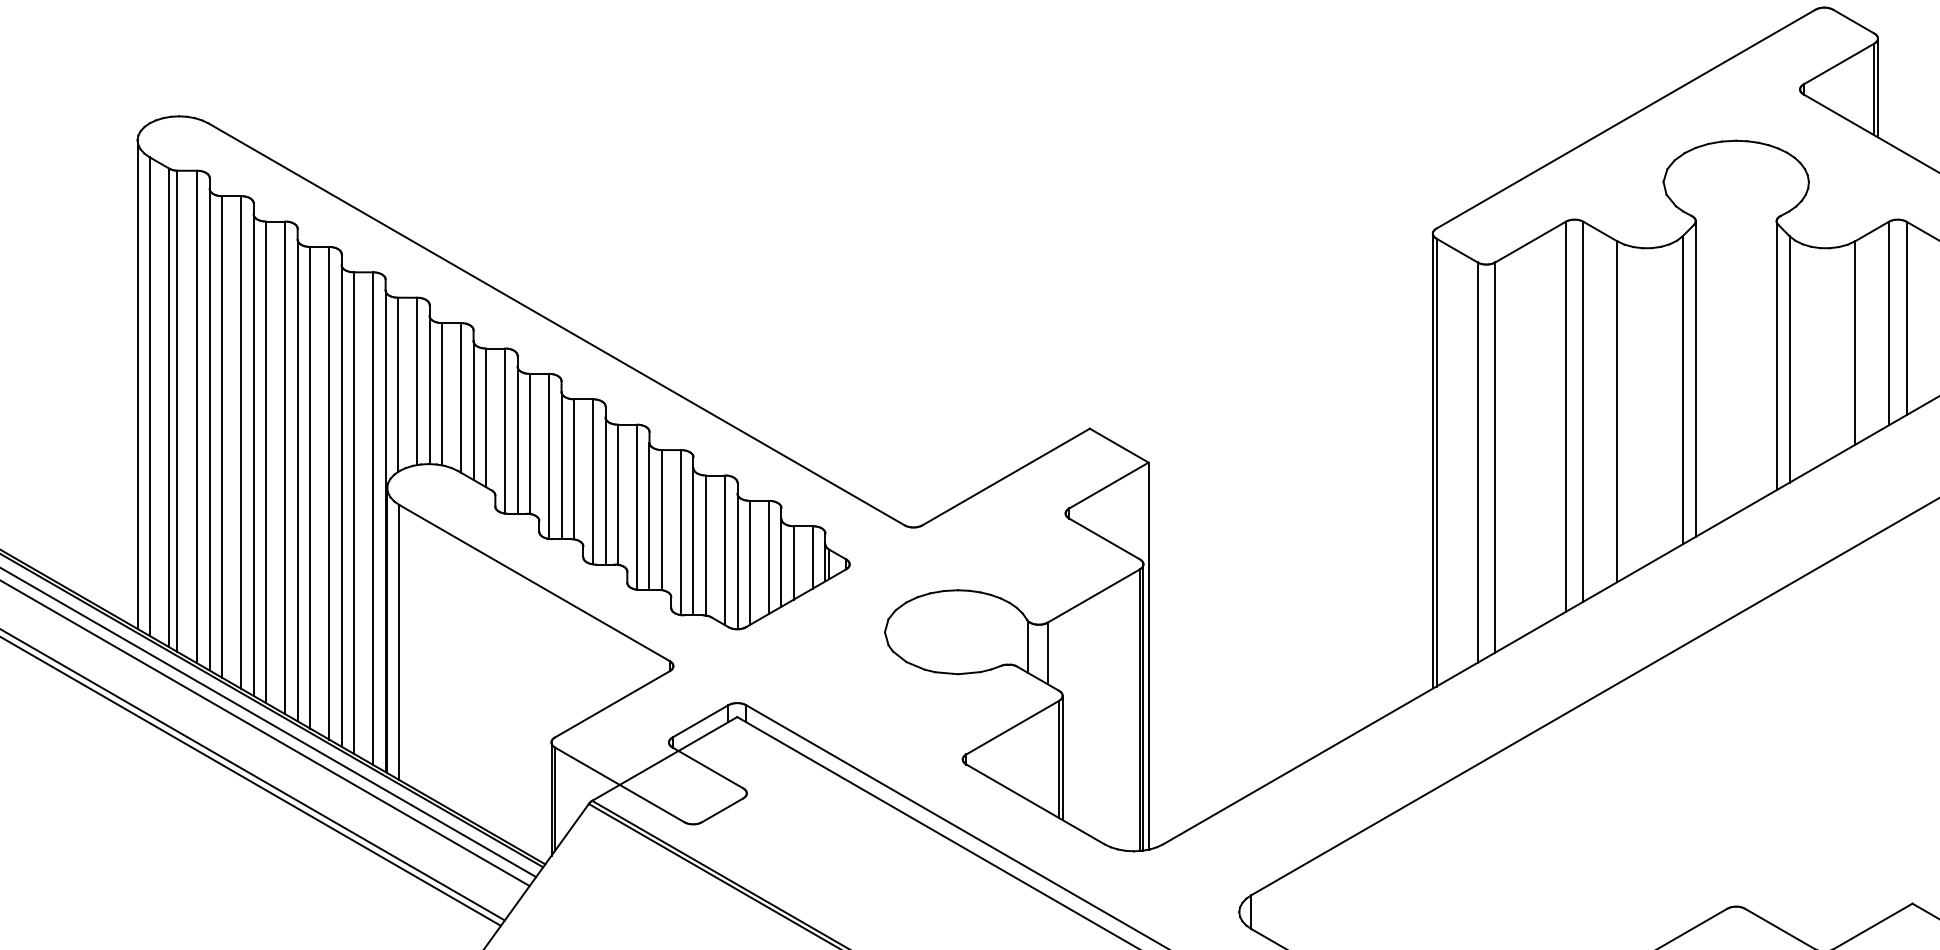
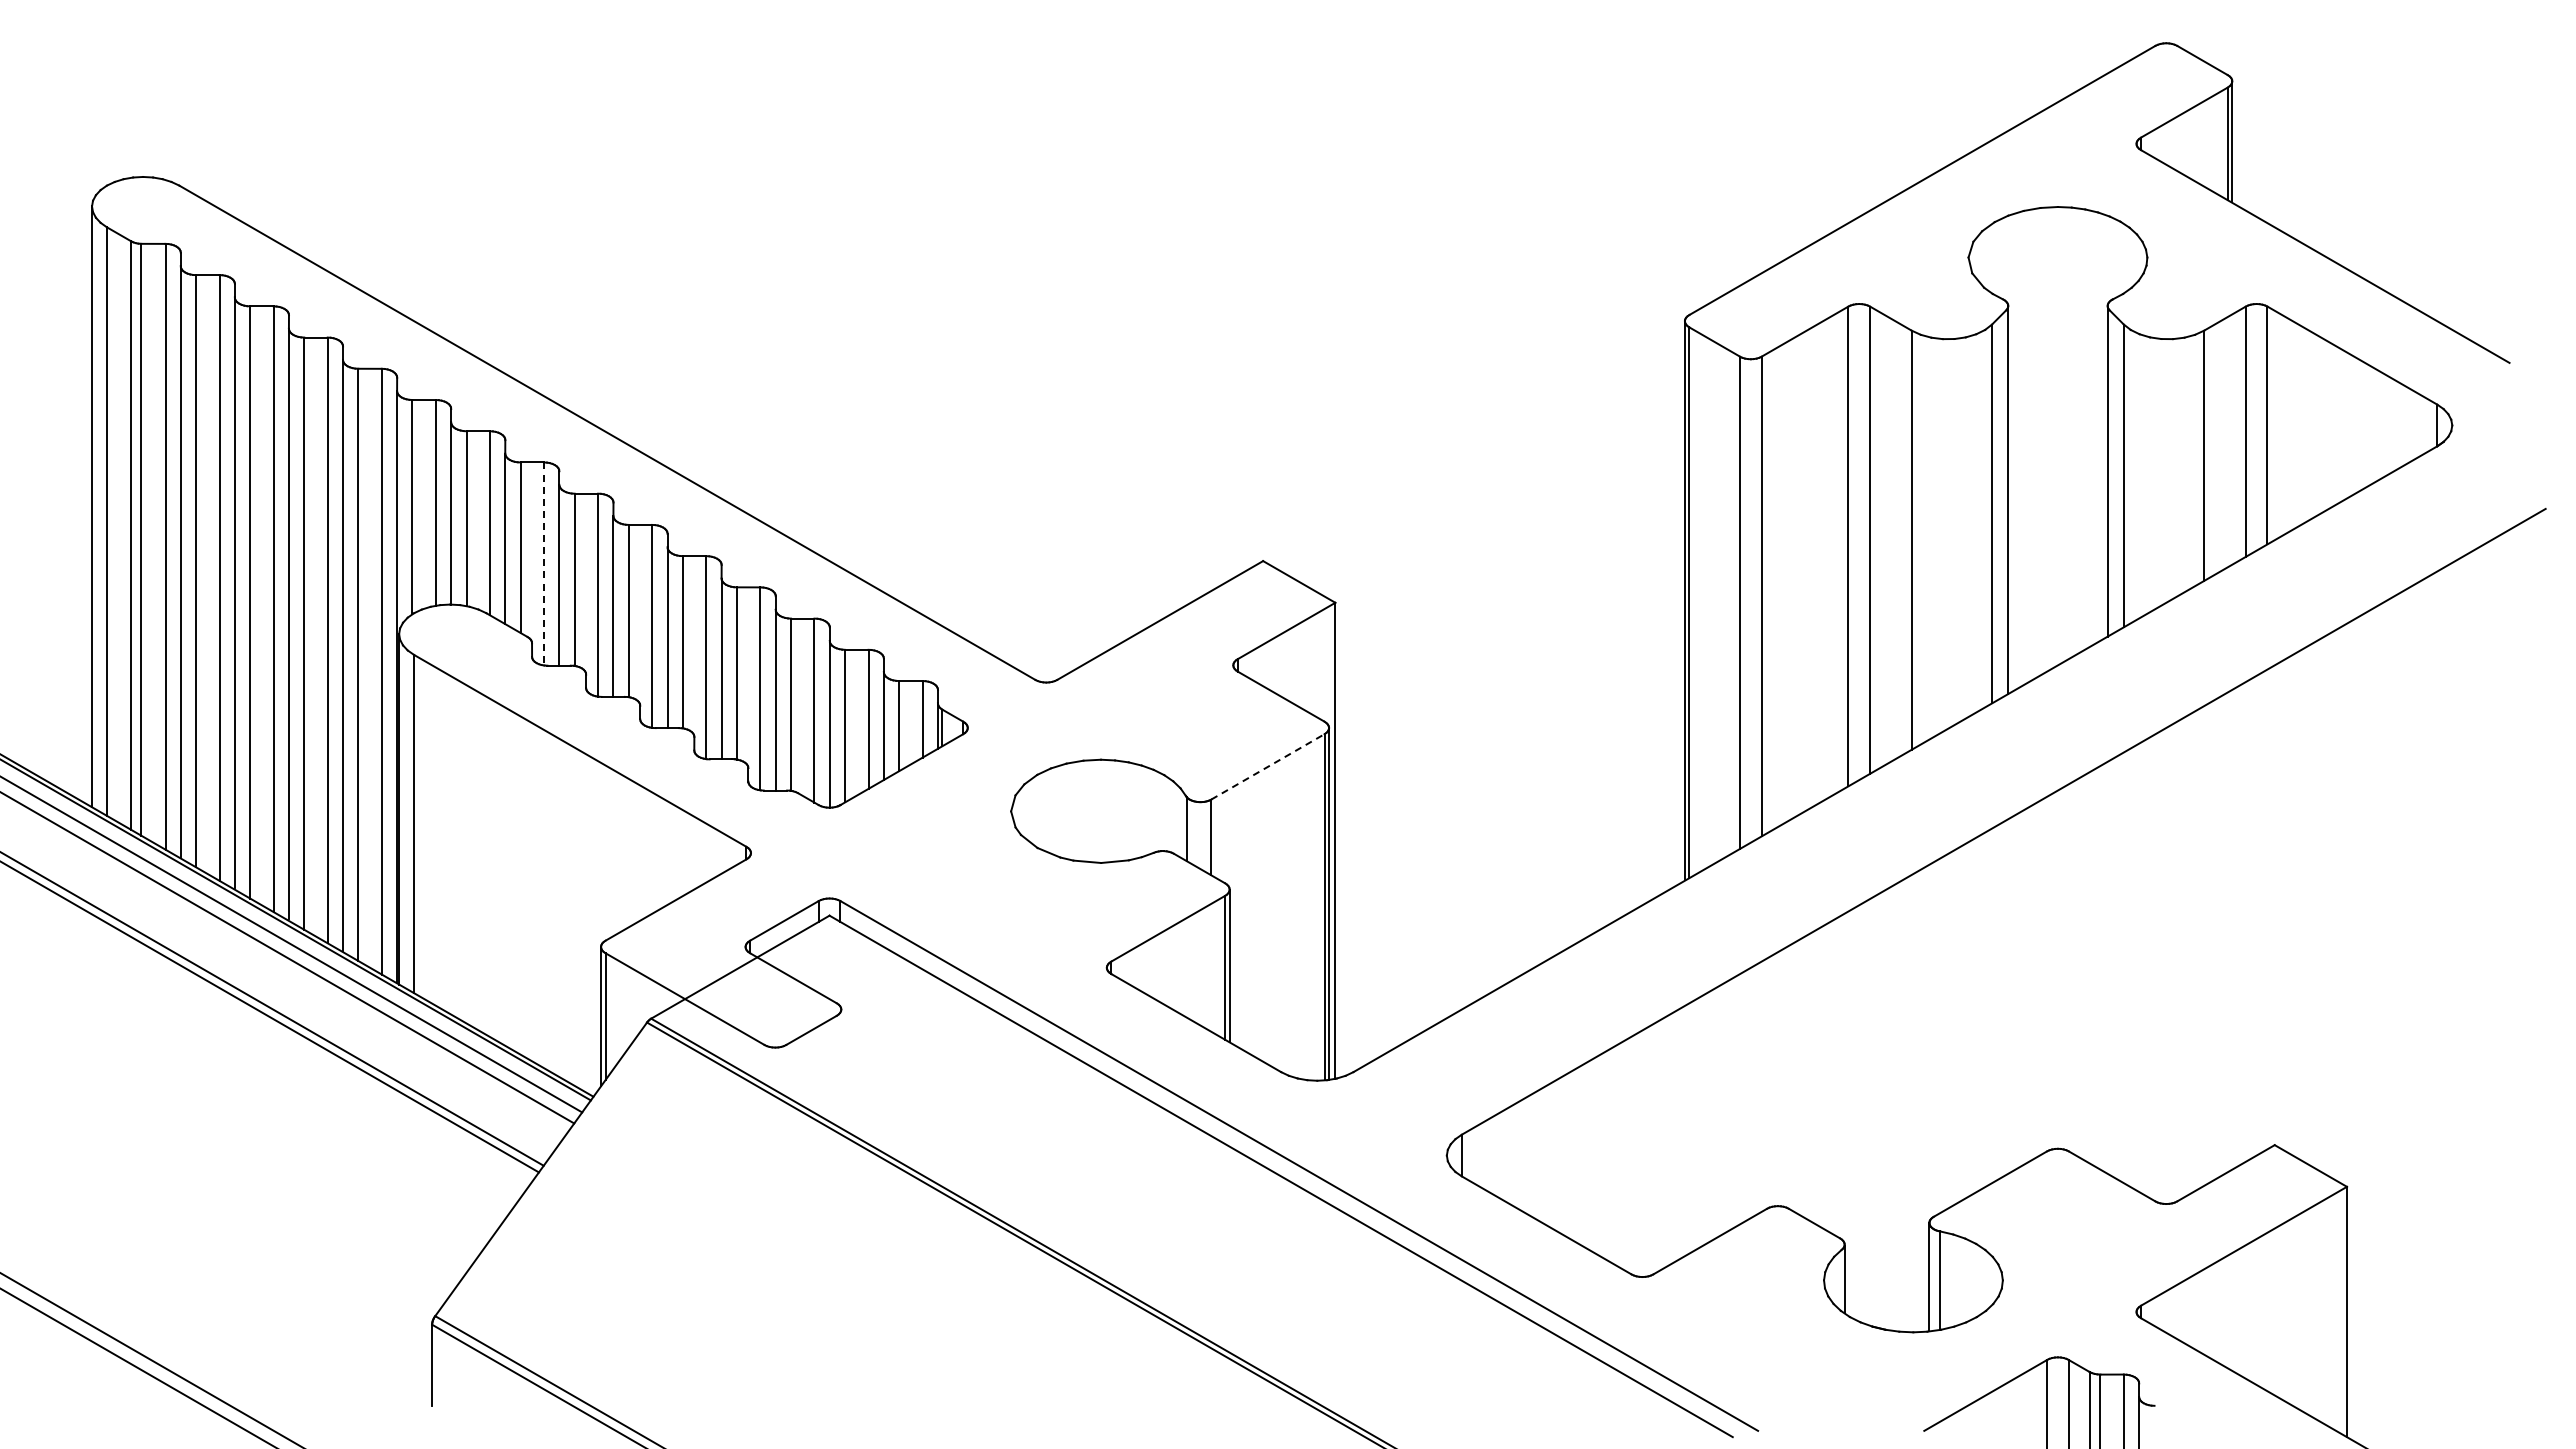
line: (505, 431) -> (544, 564), solid -> dashed
line: (1094, 595) -> (1268, 766), solid -> dashed

